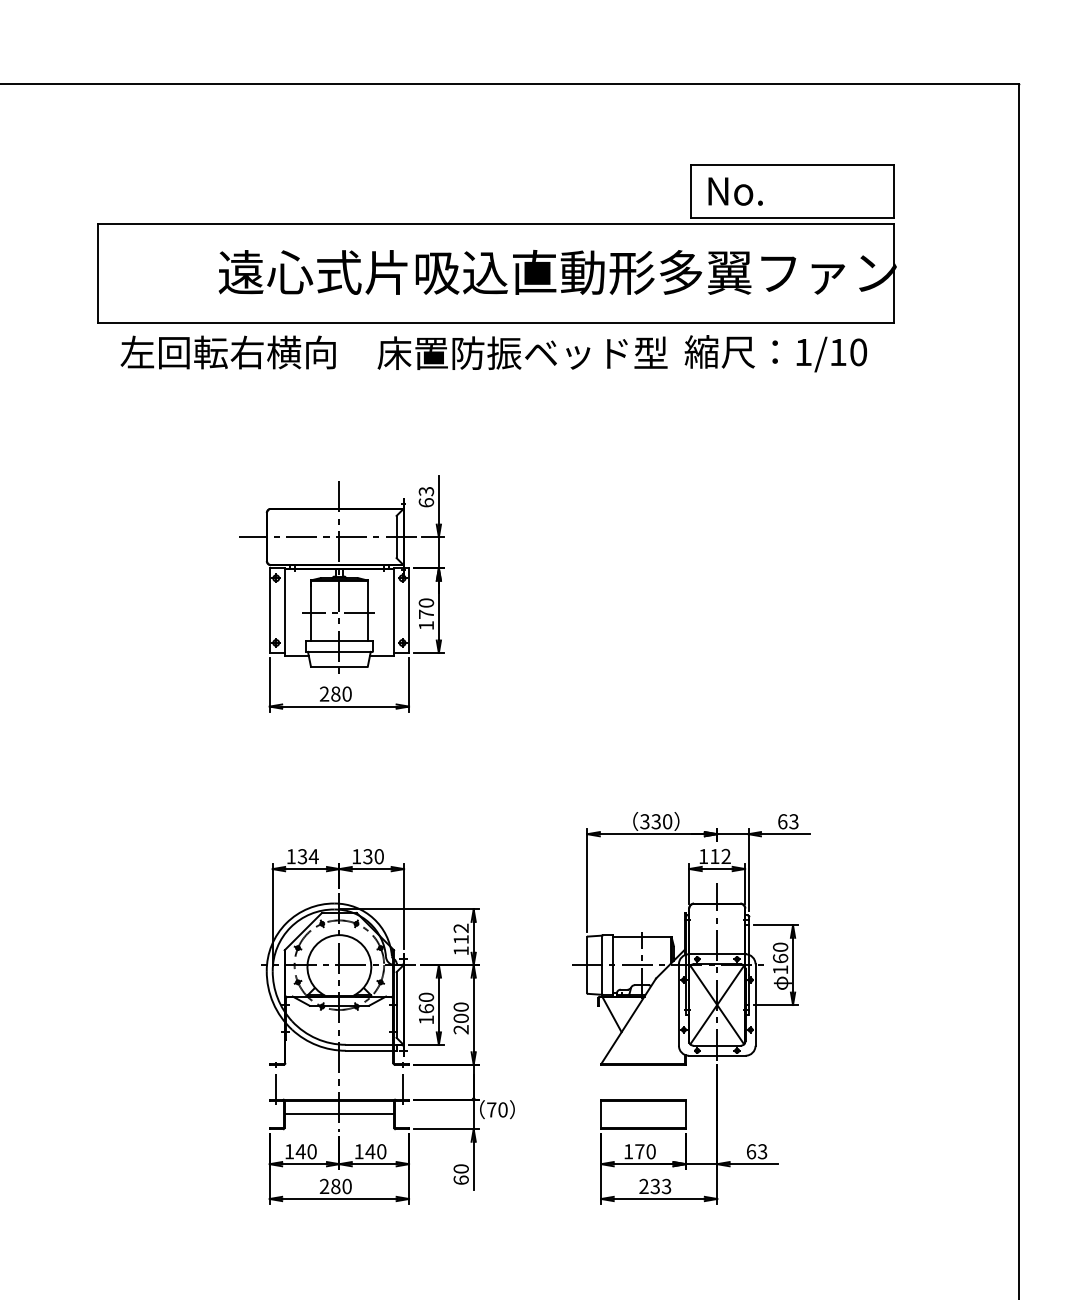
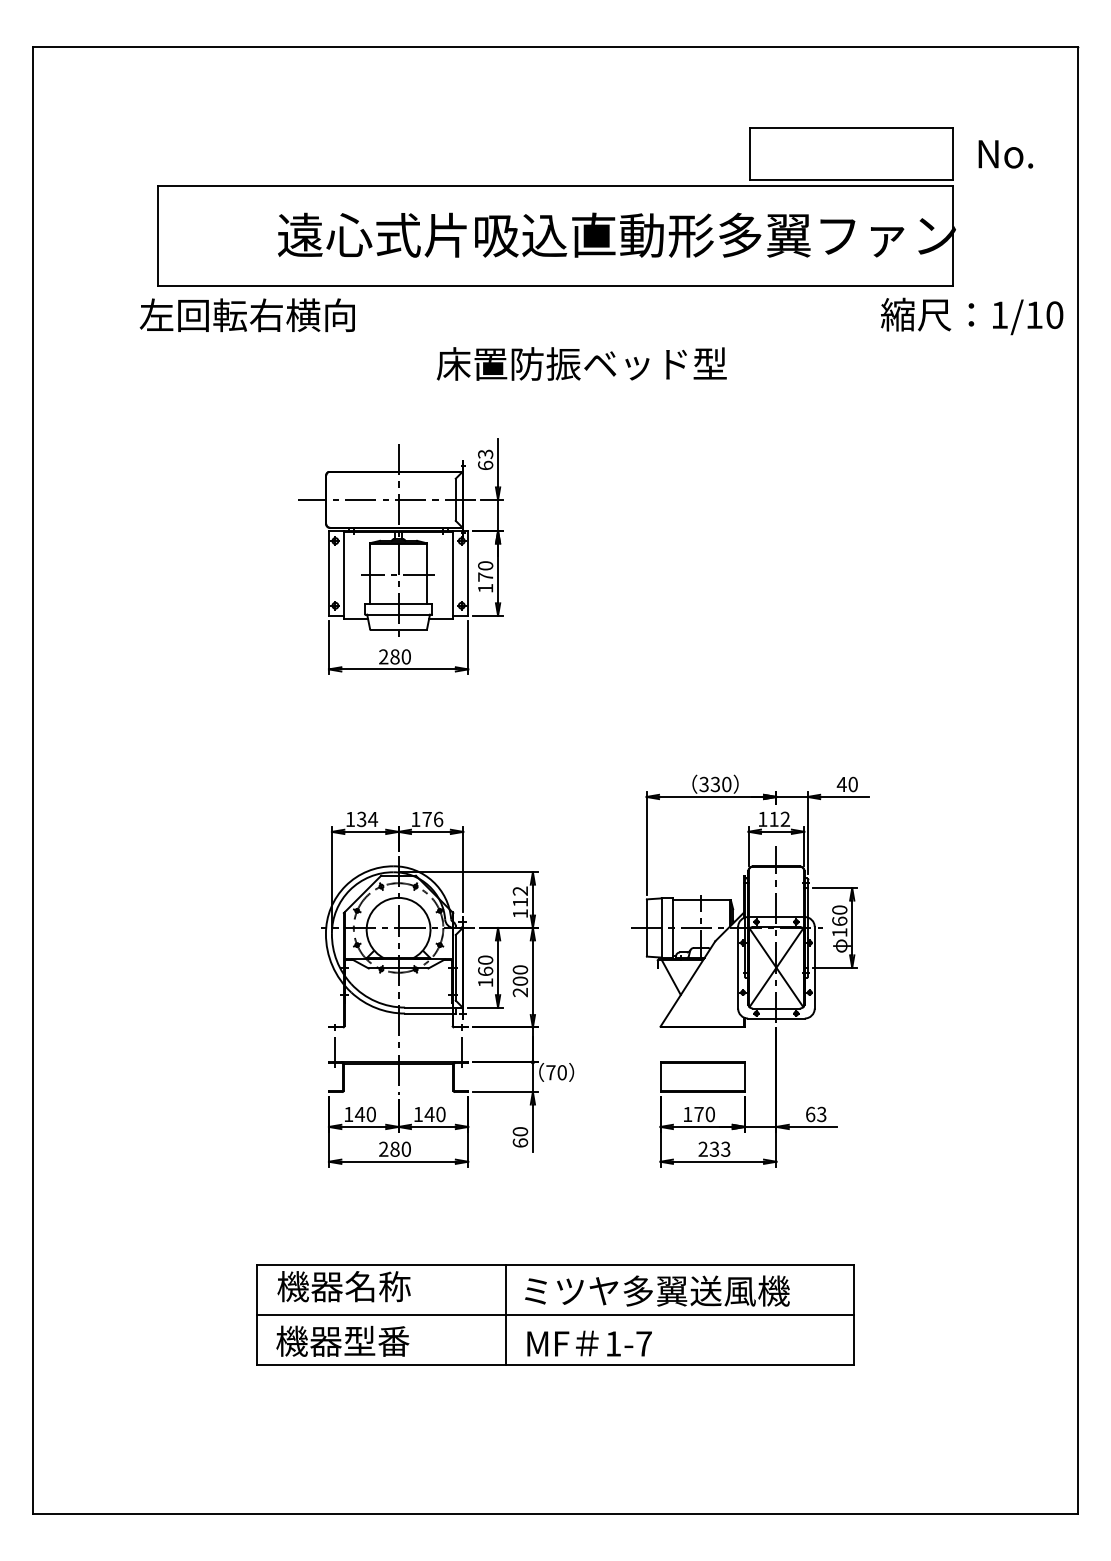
text: (735, 191) -> (1005, 154), moved
text: (227, 352) -> (246, 315), moved
text: (522, 352) -> (581, 363), moved
text: (776, 353) -> (972, 316), moved
text: (787, 821) -> (846, 784), 63 -> 40
text: (373, 856) -> (432, 819), 130 -> 176
line: (339, 1114) -> (398, 1077), removed

